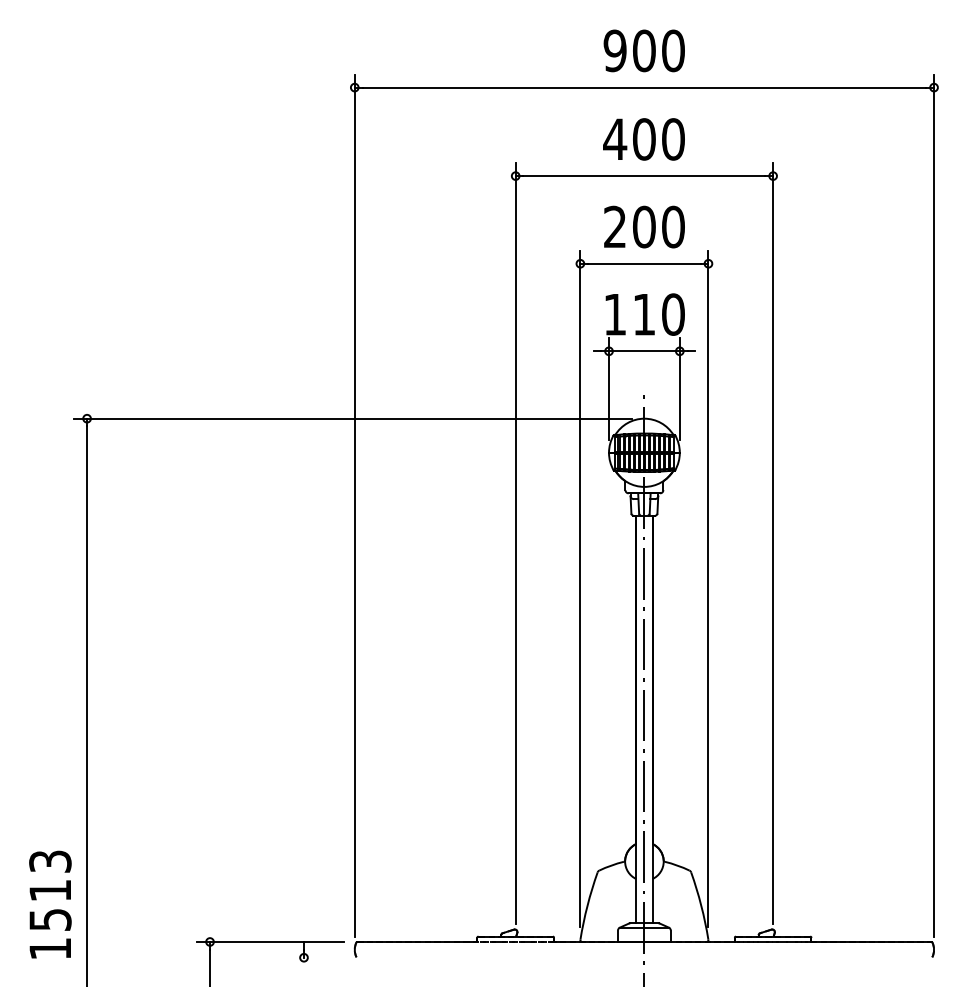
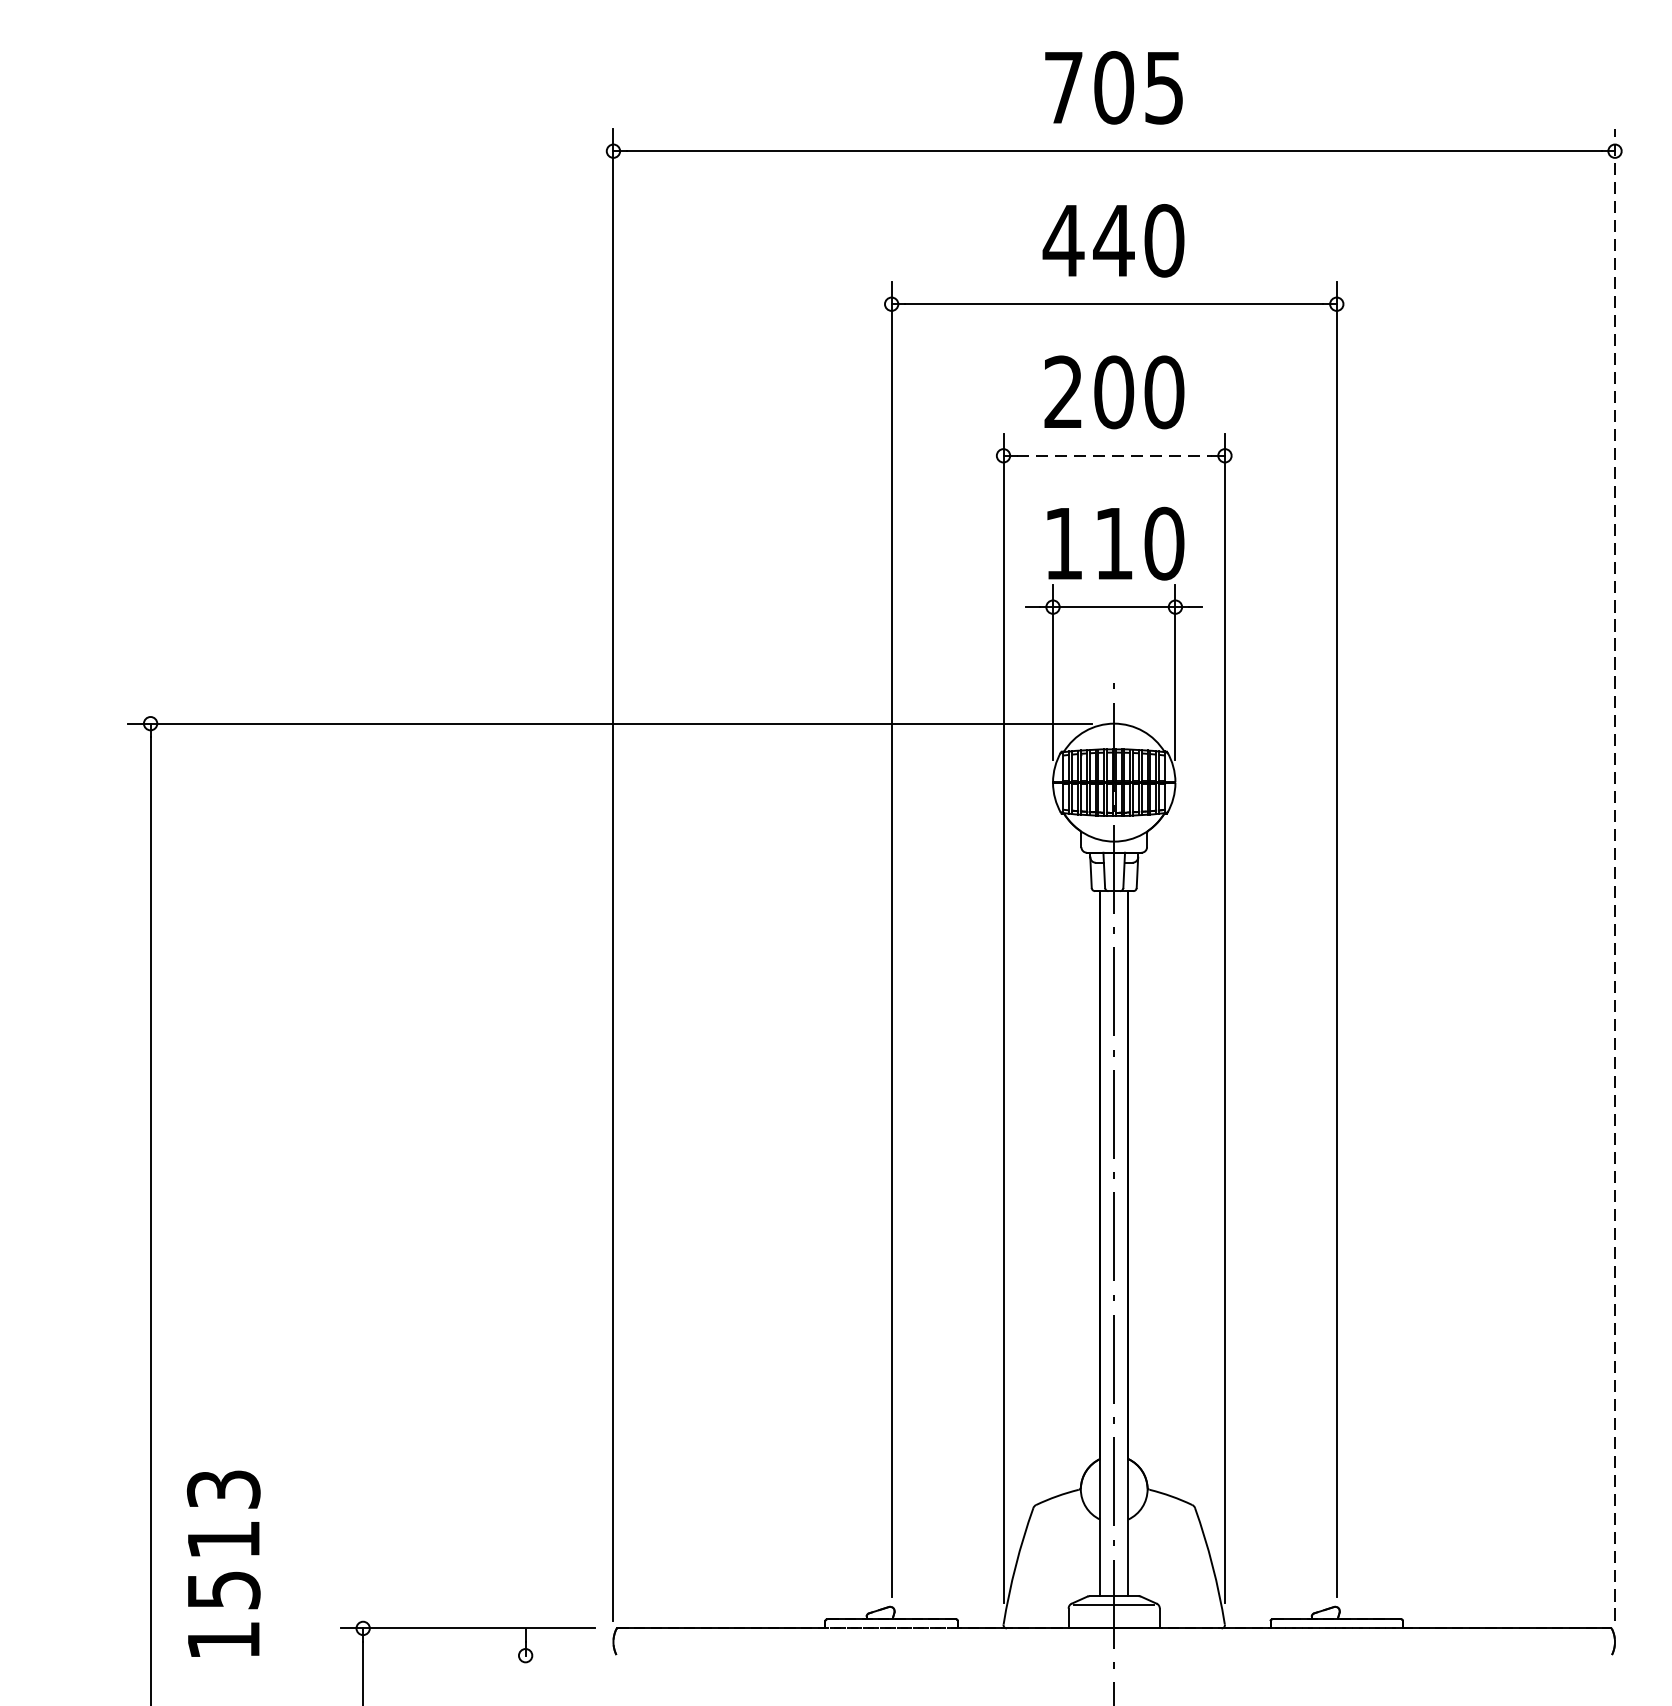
text: (643, 50) -> (1112, 87), 900 -> 705
text: (644, 139) -> (1114, 240), 400 -> 440
line: (644, 263) -> (1114, 455), solid -> dashed
line: (934, 505) -> (1615, 873), solid -> dashed
text: (50, 904) -> (223, 1563), moved

